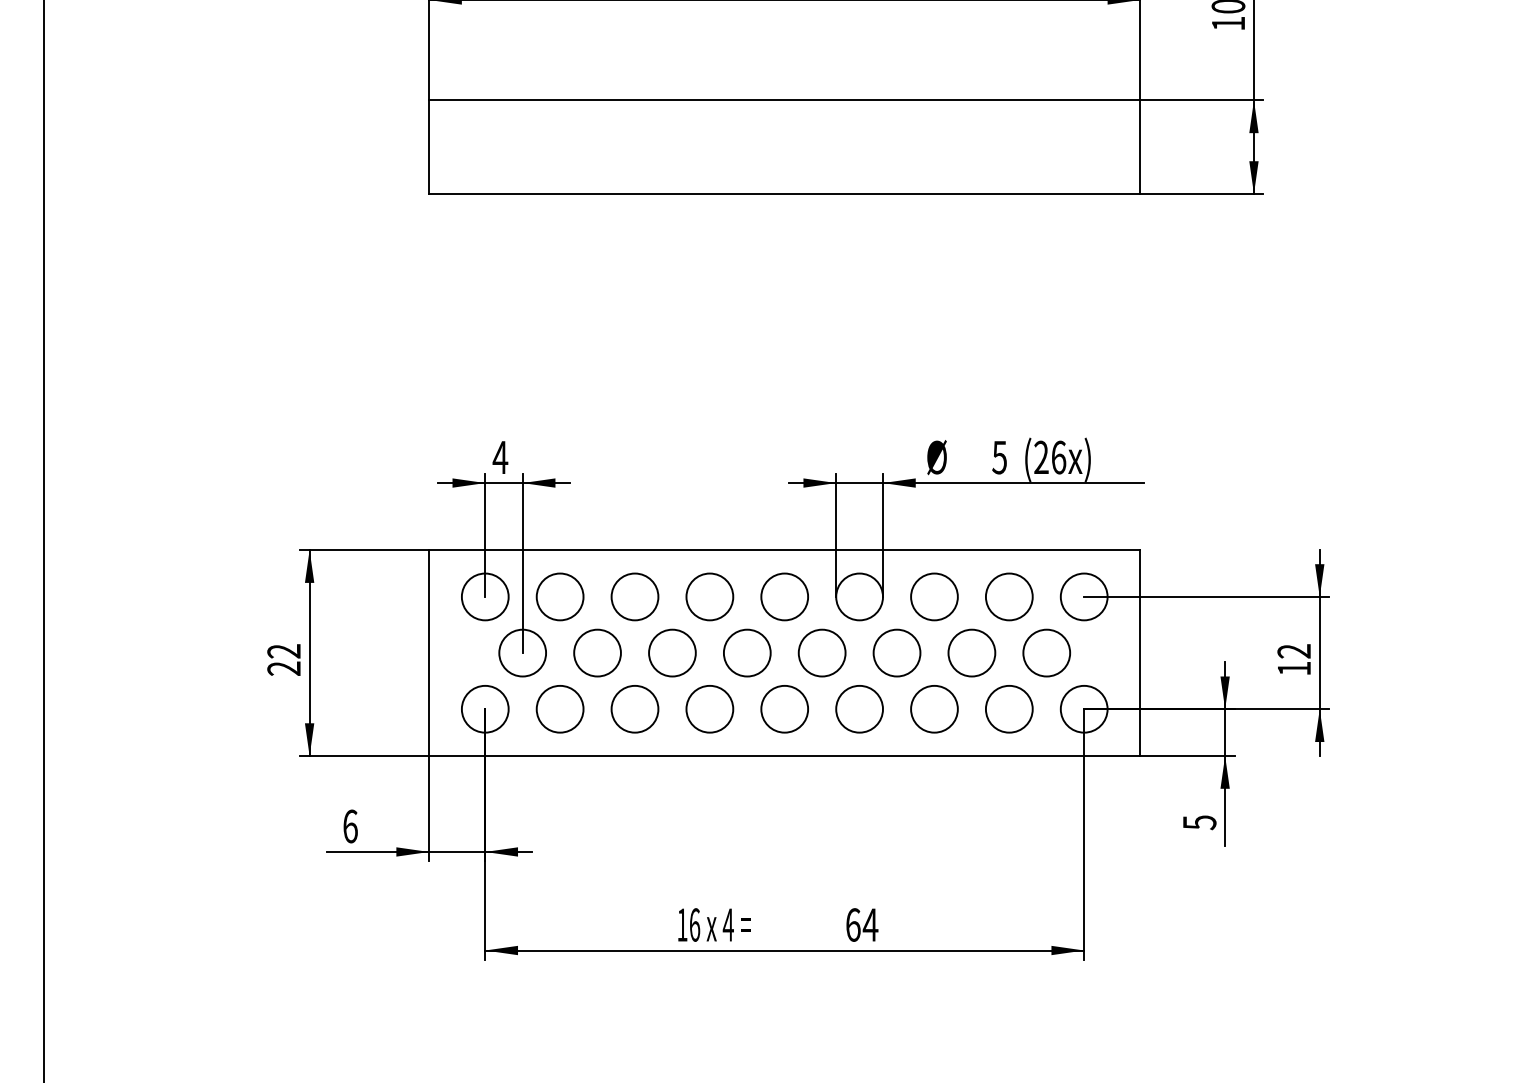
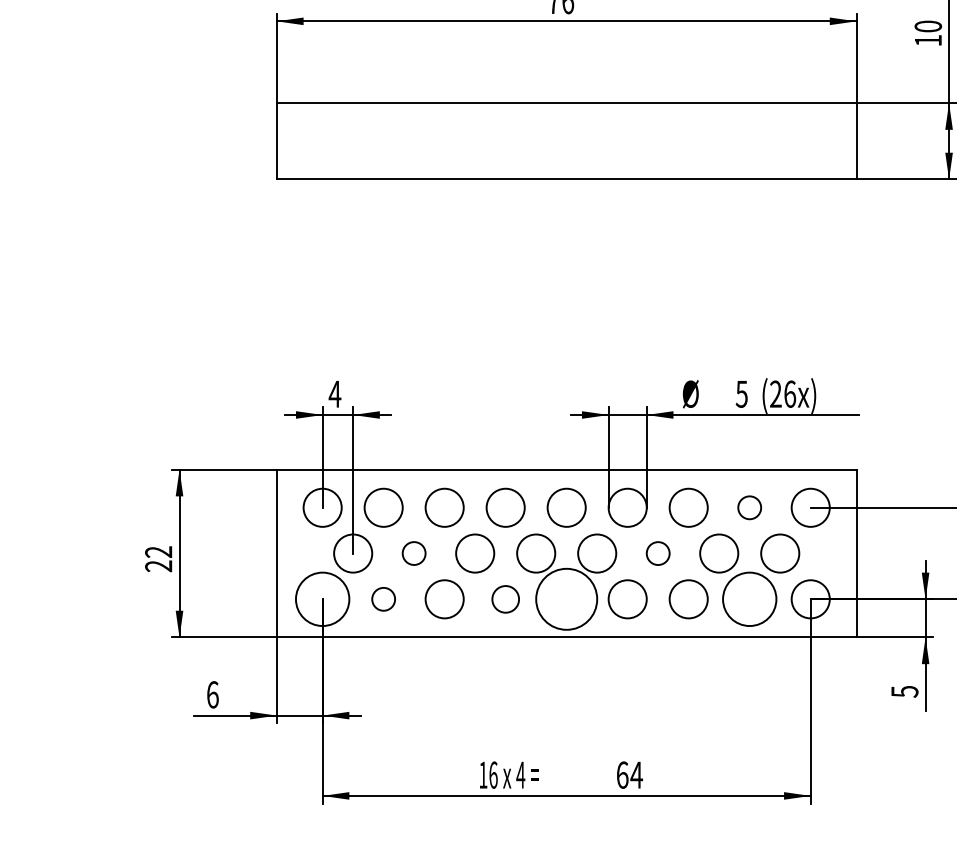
circle: (1008, 596) -> (749, 507), size x0.6
circle: (597, 652) -> (414, 553), size x0.6
circle: (896, 652) -> (657, 553), size x0.6
circle: (484, 708) -> (322, 598), size x1.4
circle: (559, 708) -> (383, 598), size x0.6
circle: (784, 708) -> (566, 598), size x1.6
circle: (1008, 708) -> (749, 598), size x1.4
circle: (709, 709) -> (505, 599), size x0.7

